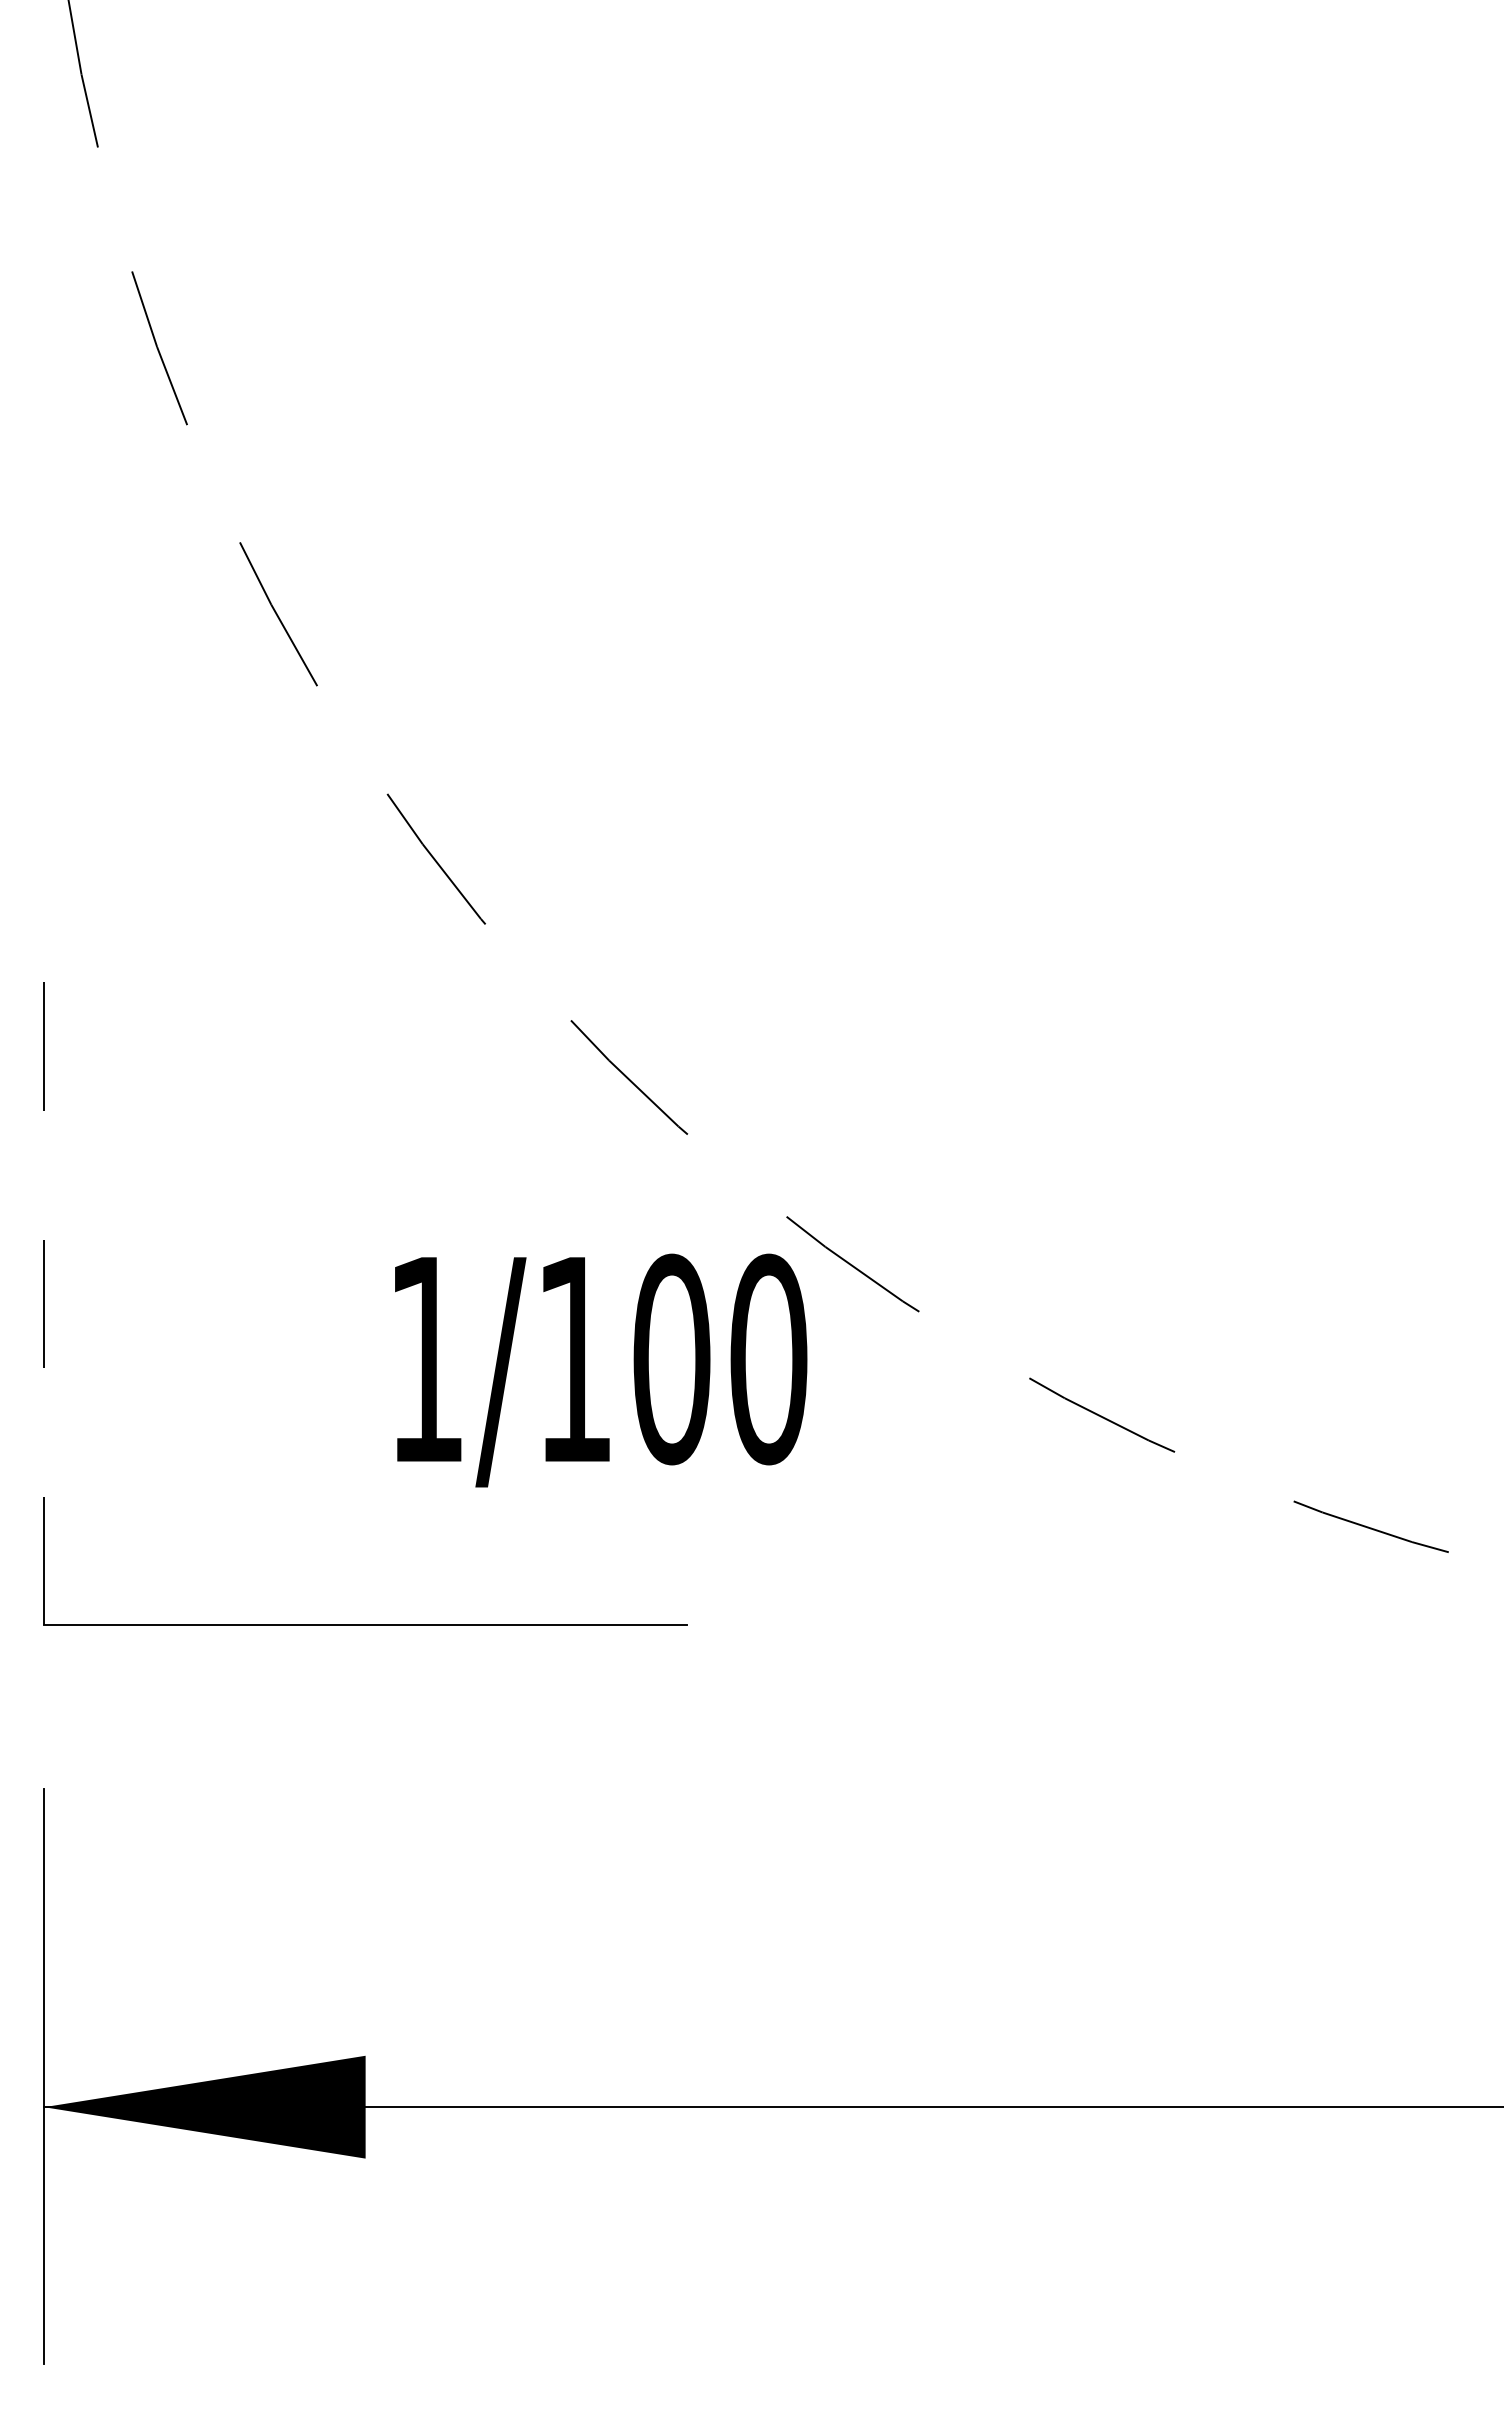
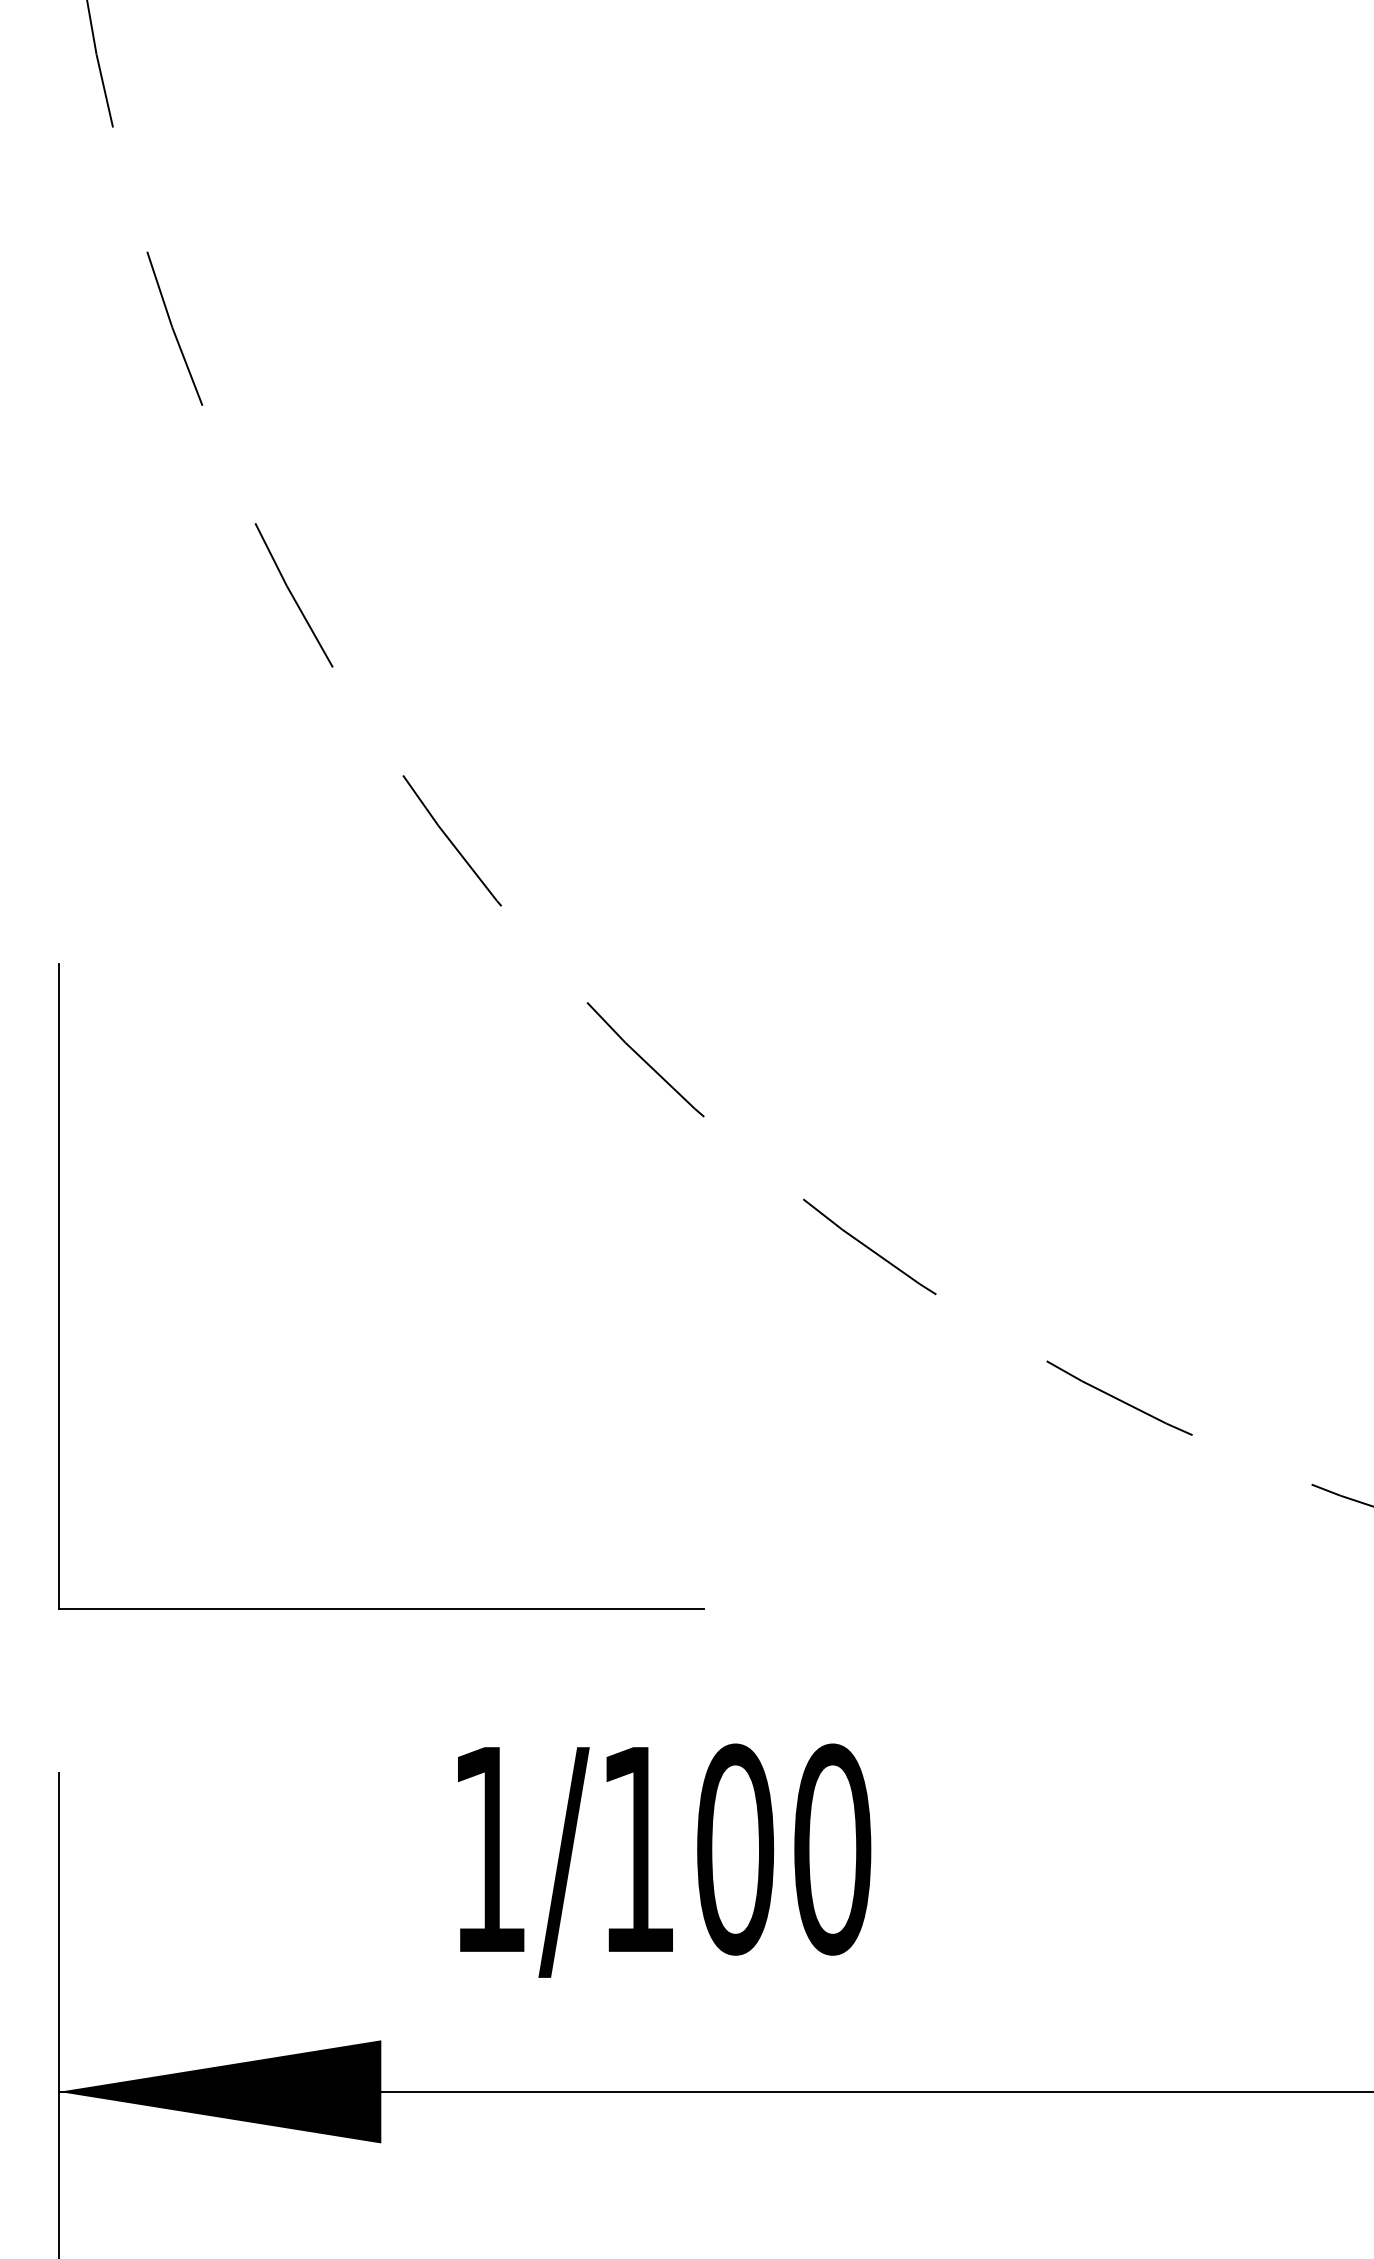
line: (44, 1304) -> (59, 1287), dashed -> solid
text: (601, 1370) -> (664, 1860), moved

